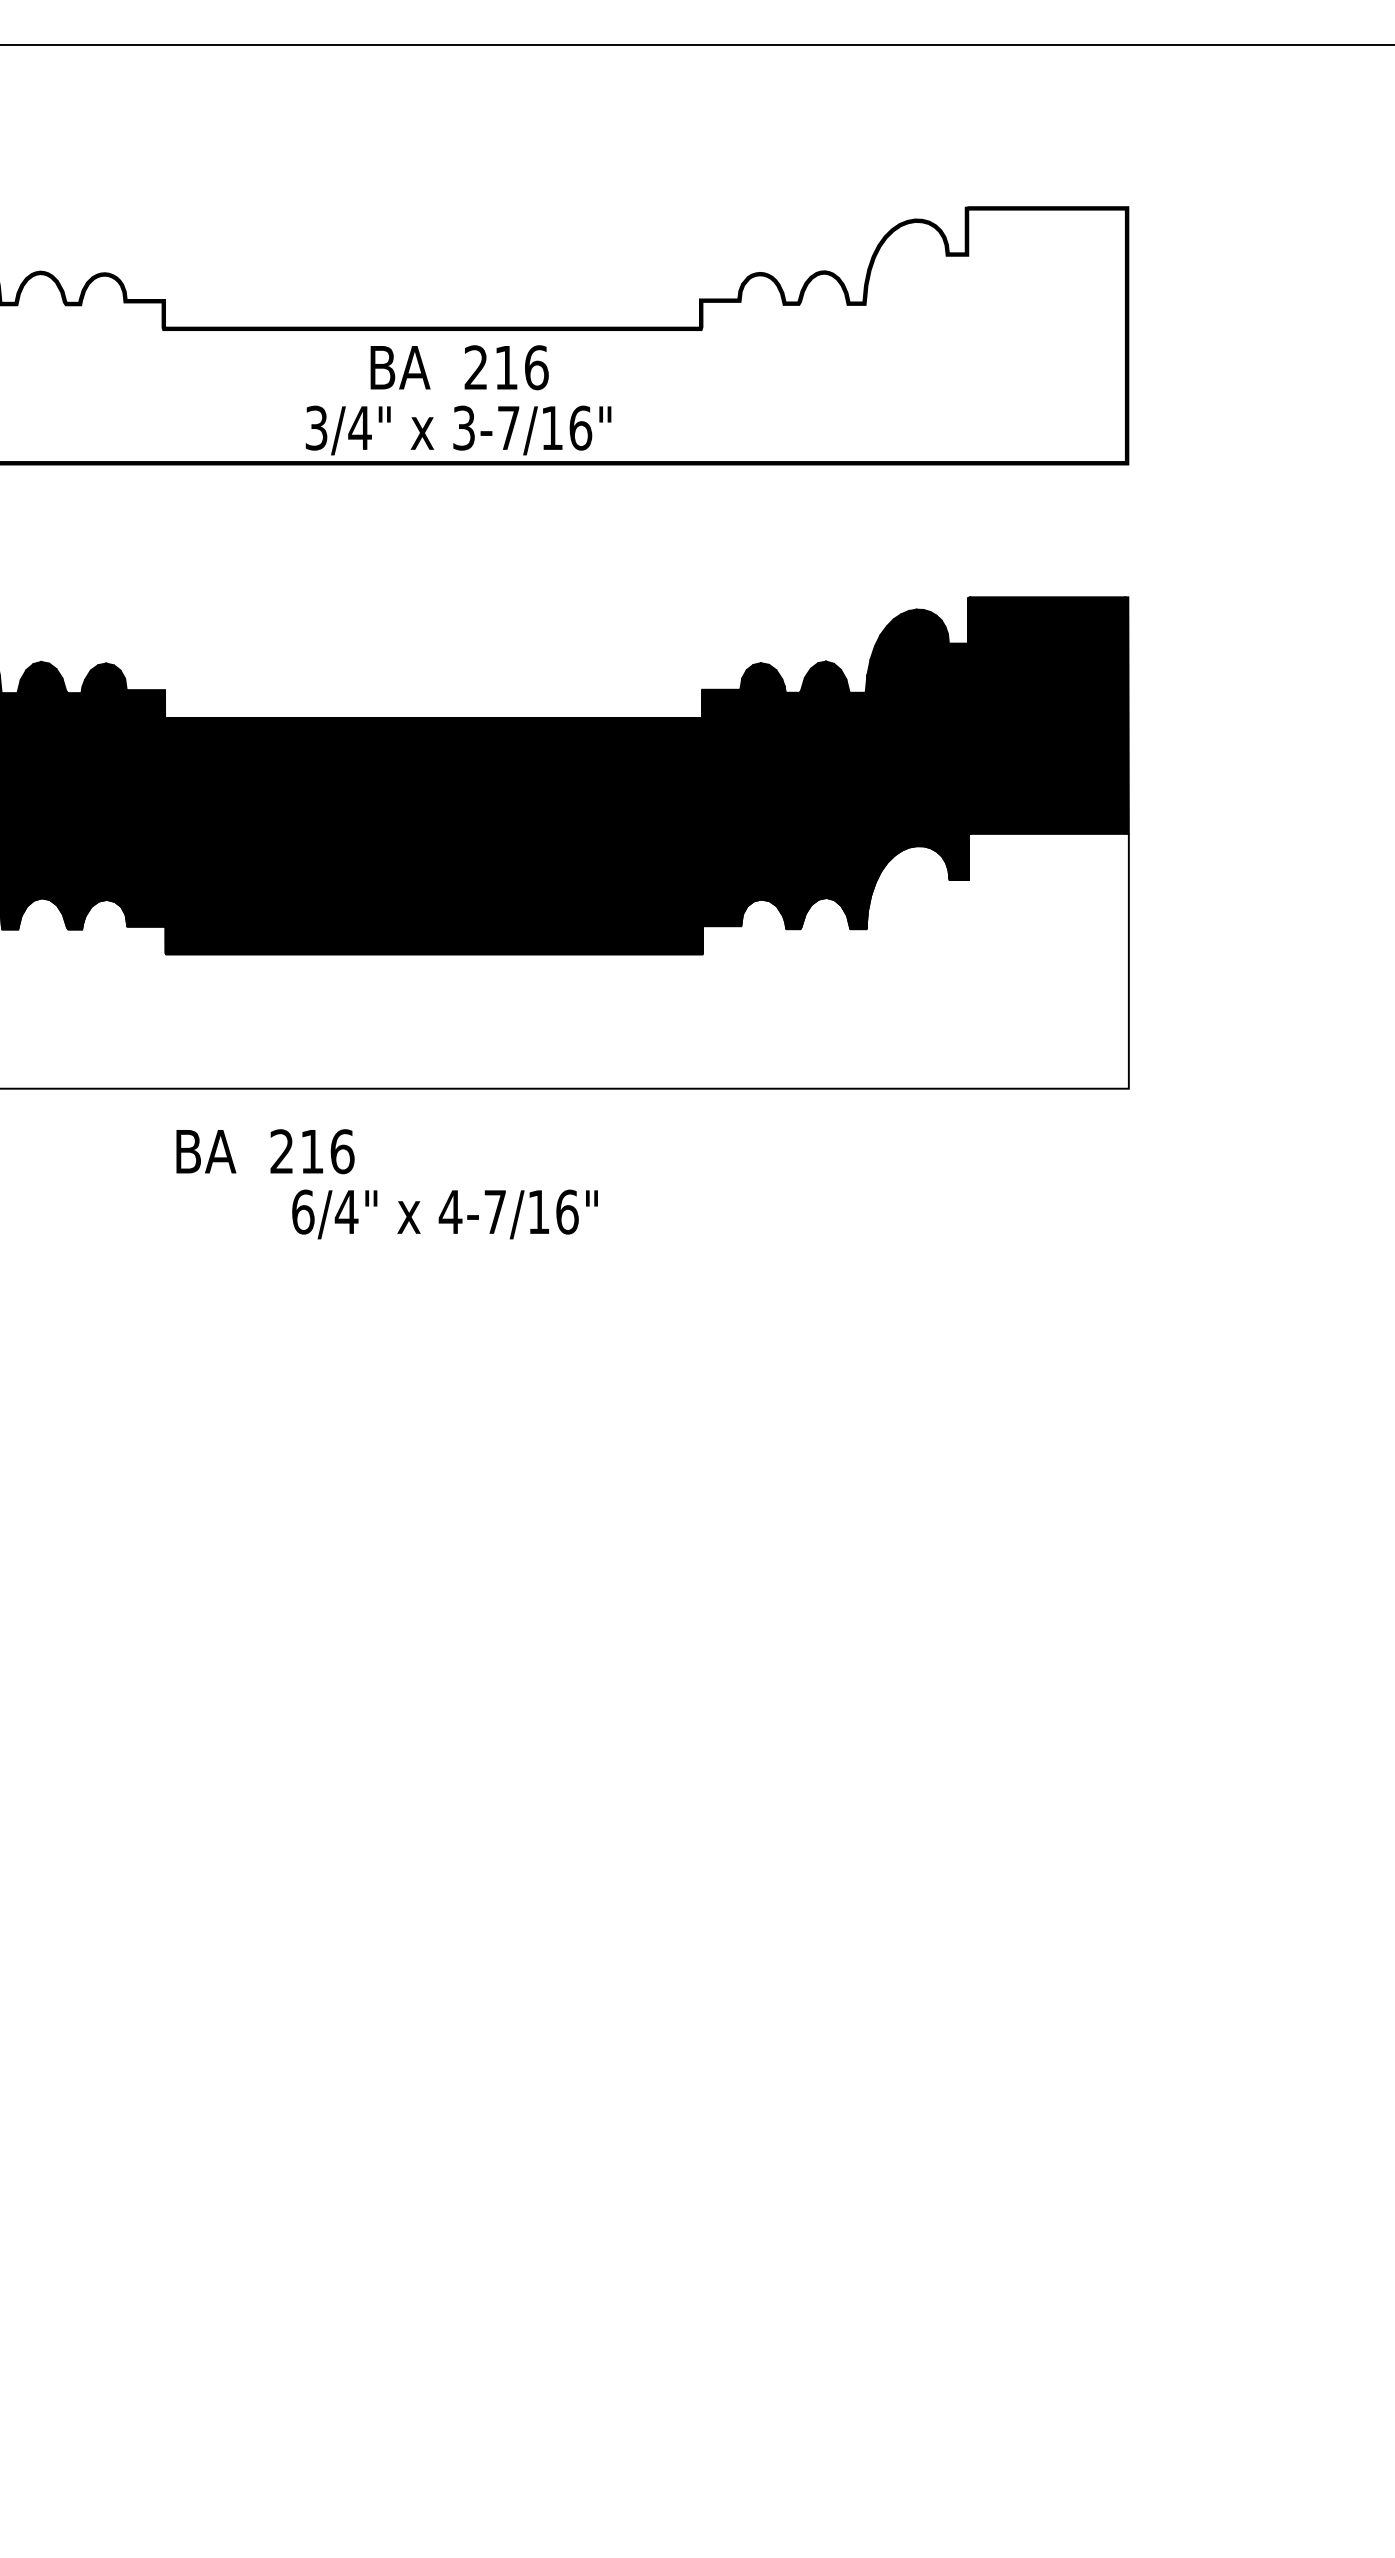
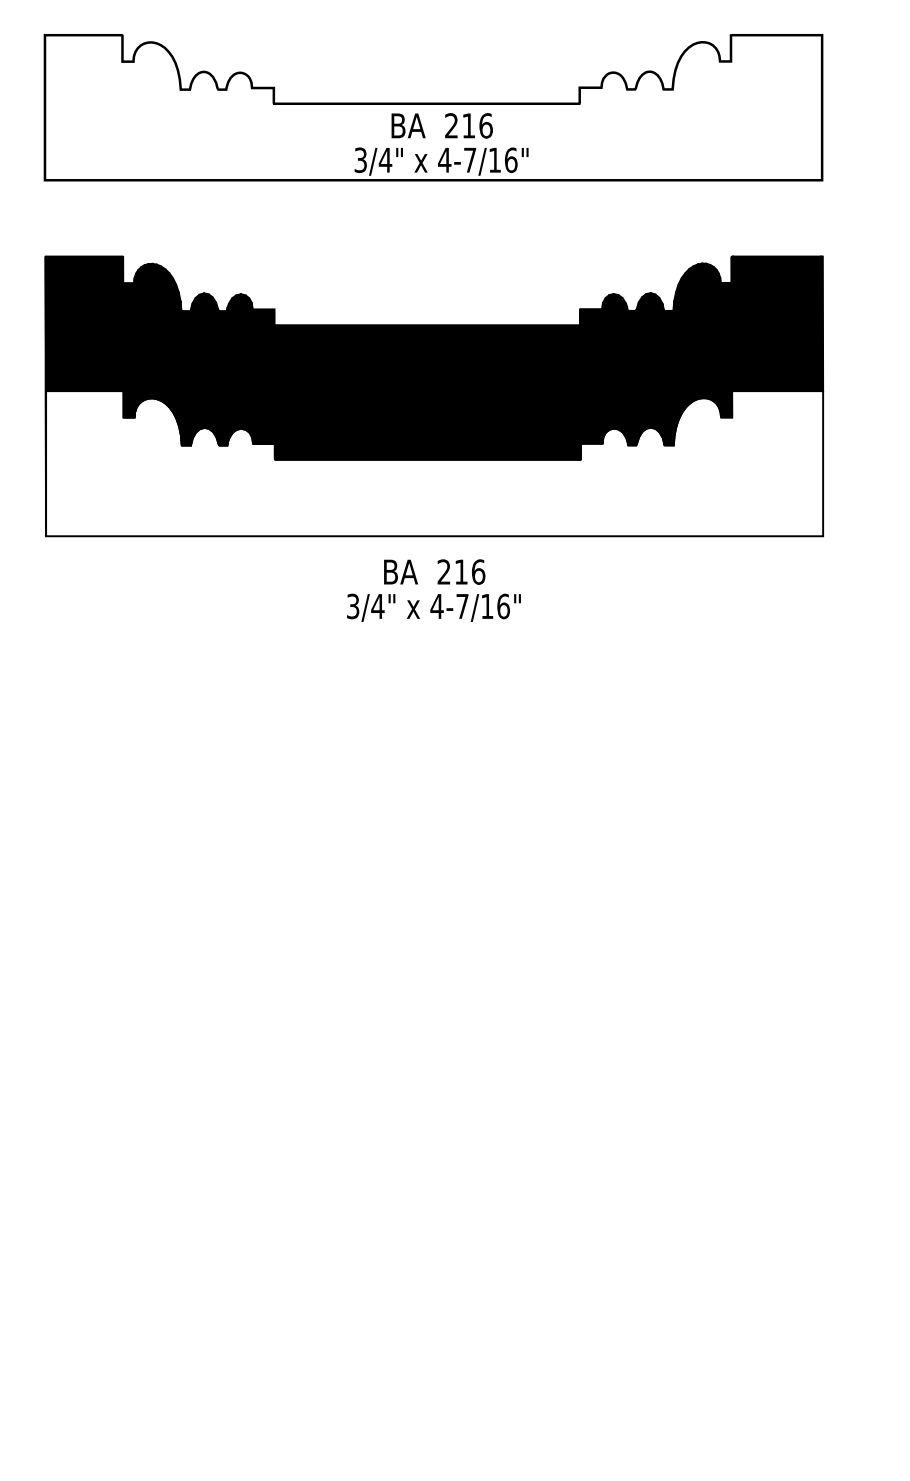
text: (463, 428) -> (444, 160), 3-7/16" -> 4-7/16"
text: (265, 1150) -> (434, 571), moved
text: (303, 1212) -> (353, 606), 6/4" -> 3/4"

